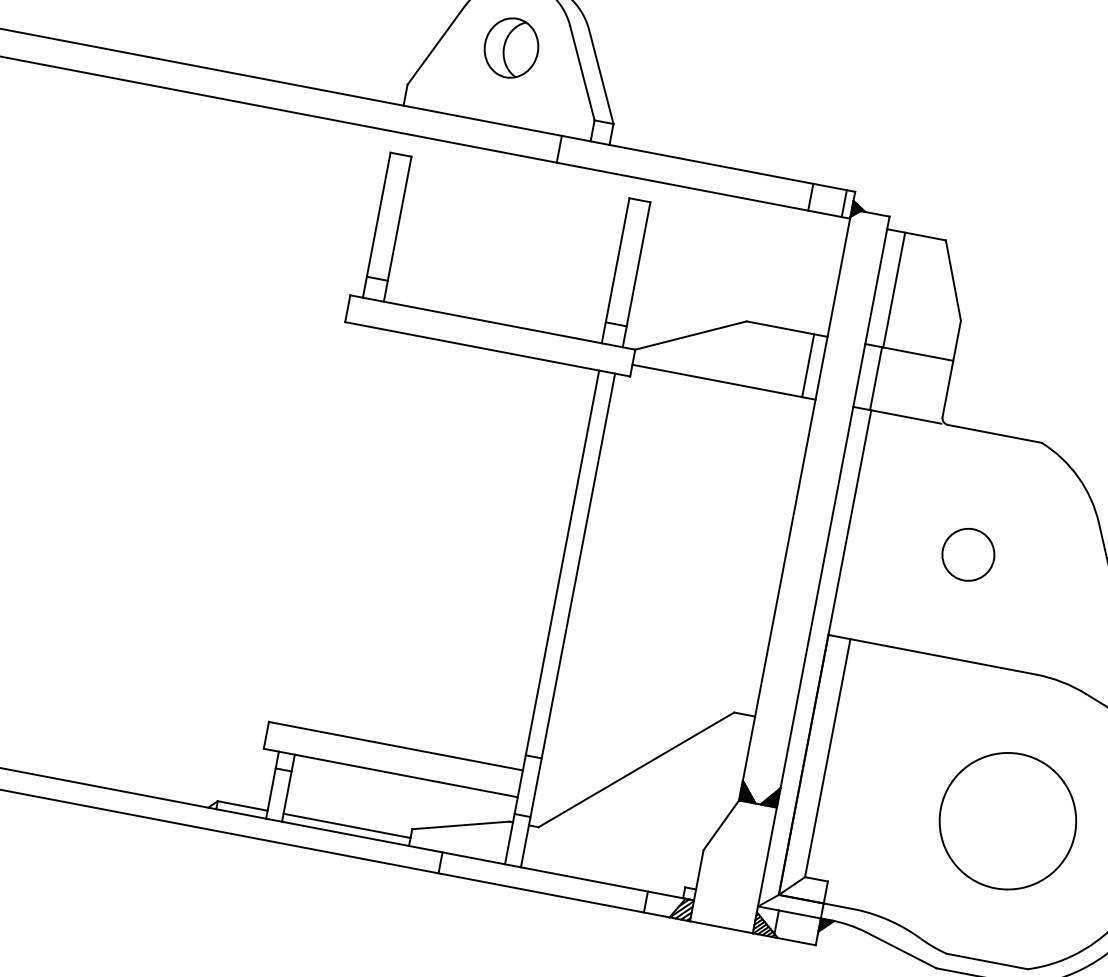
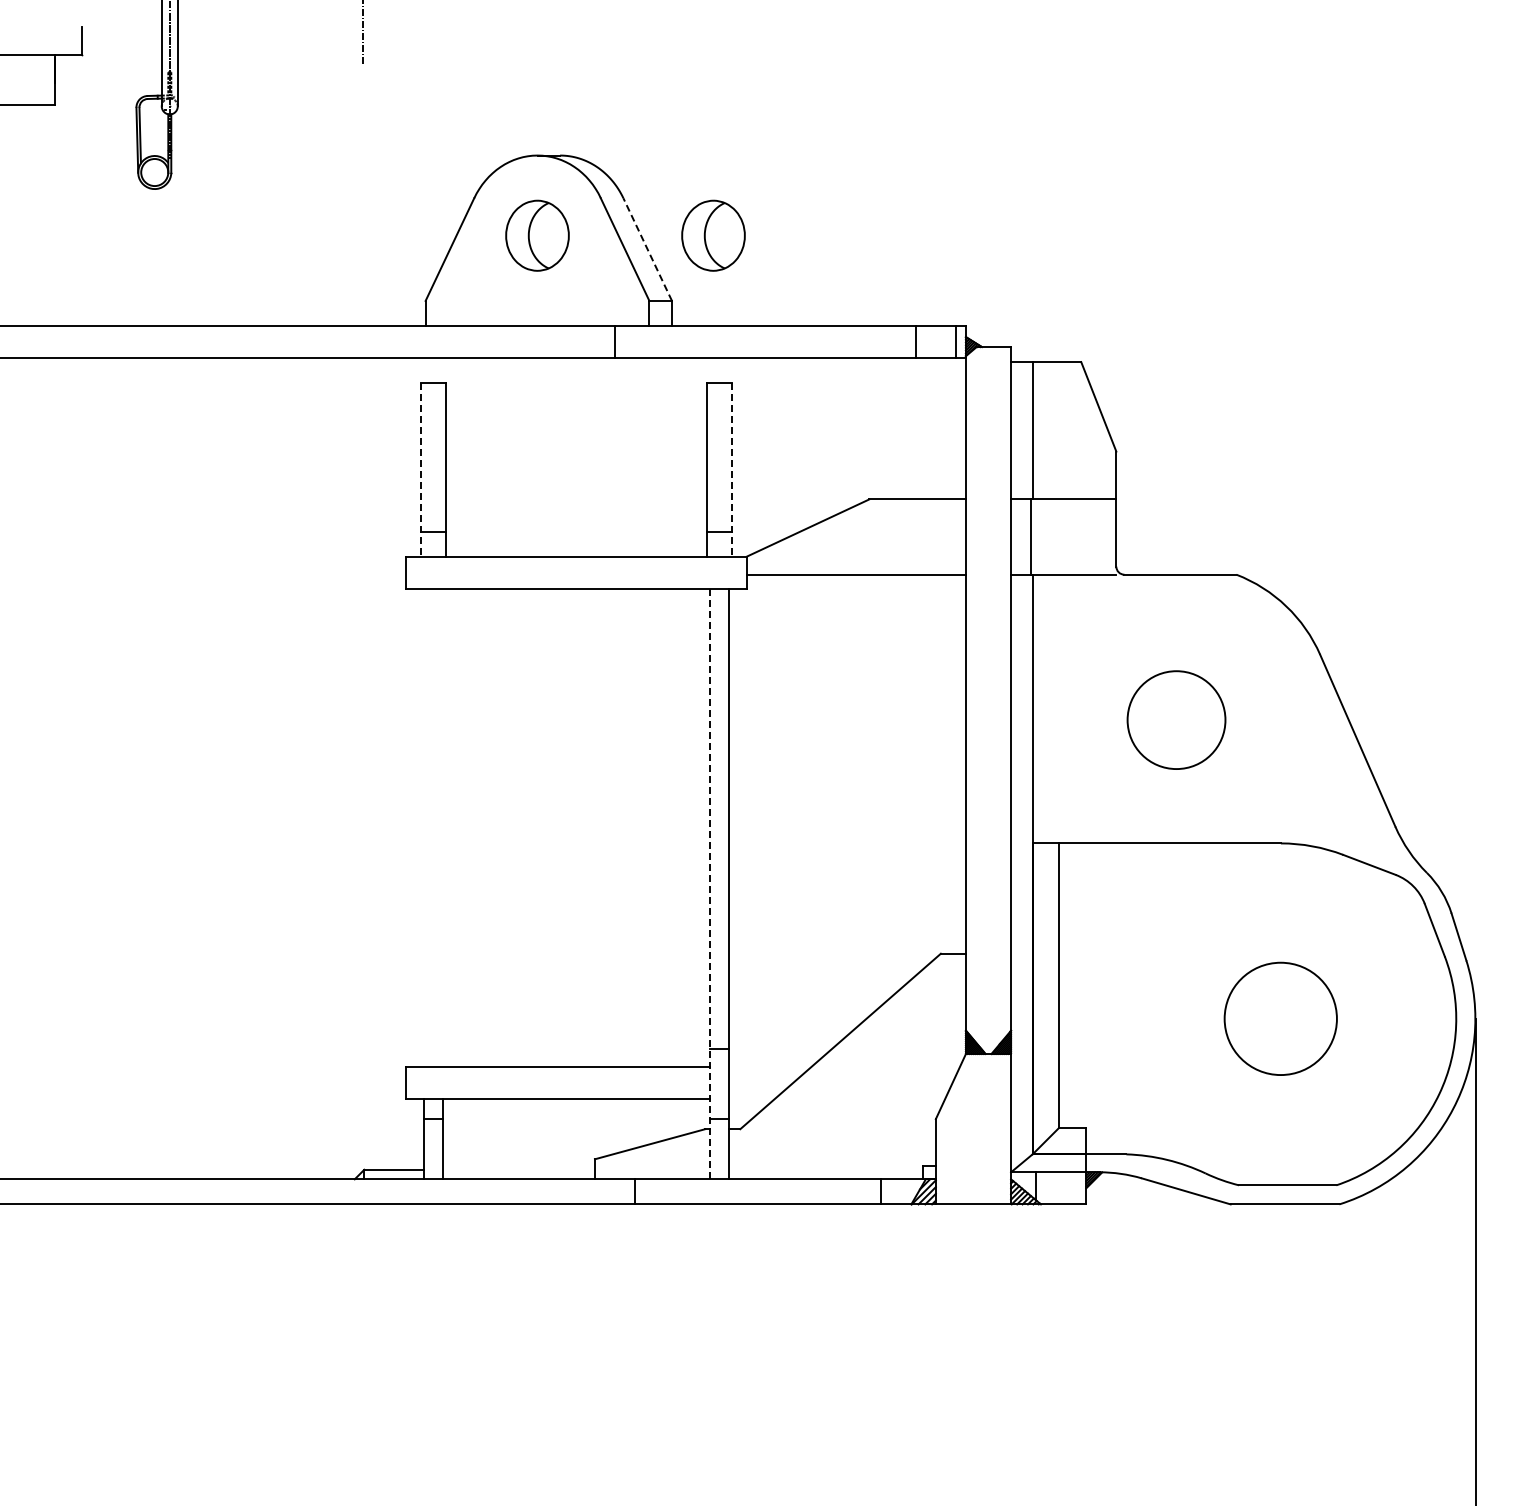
part: (658, 75) -> (713, 235), added
line: (601, 77) -> (647, 249), solid -> dashed
line: (376, 224) -> (420, 469), solid -> dashed
line: (636, 274) -> (731, 469), solid -> dashed
line: (807, 365) -> (949, 536), removed
circle: (968, 554) -> (1176, 719), size x1.6
line: (551, 617) -> (709, 884), solid -> dashed
circle: (1007, 820) -> (1280, 1018), size x0.7
line: (346, 825) -> (518, 1169), removed

